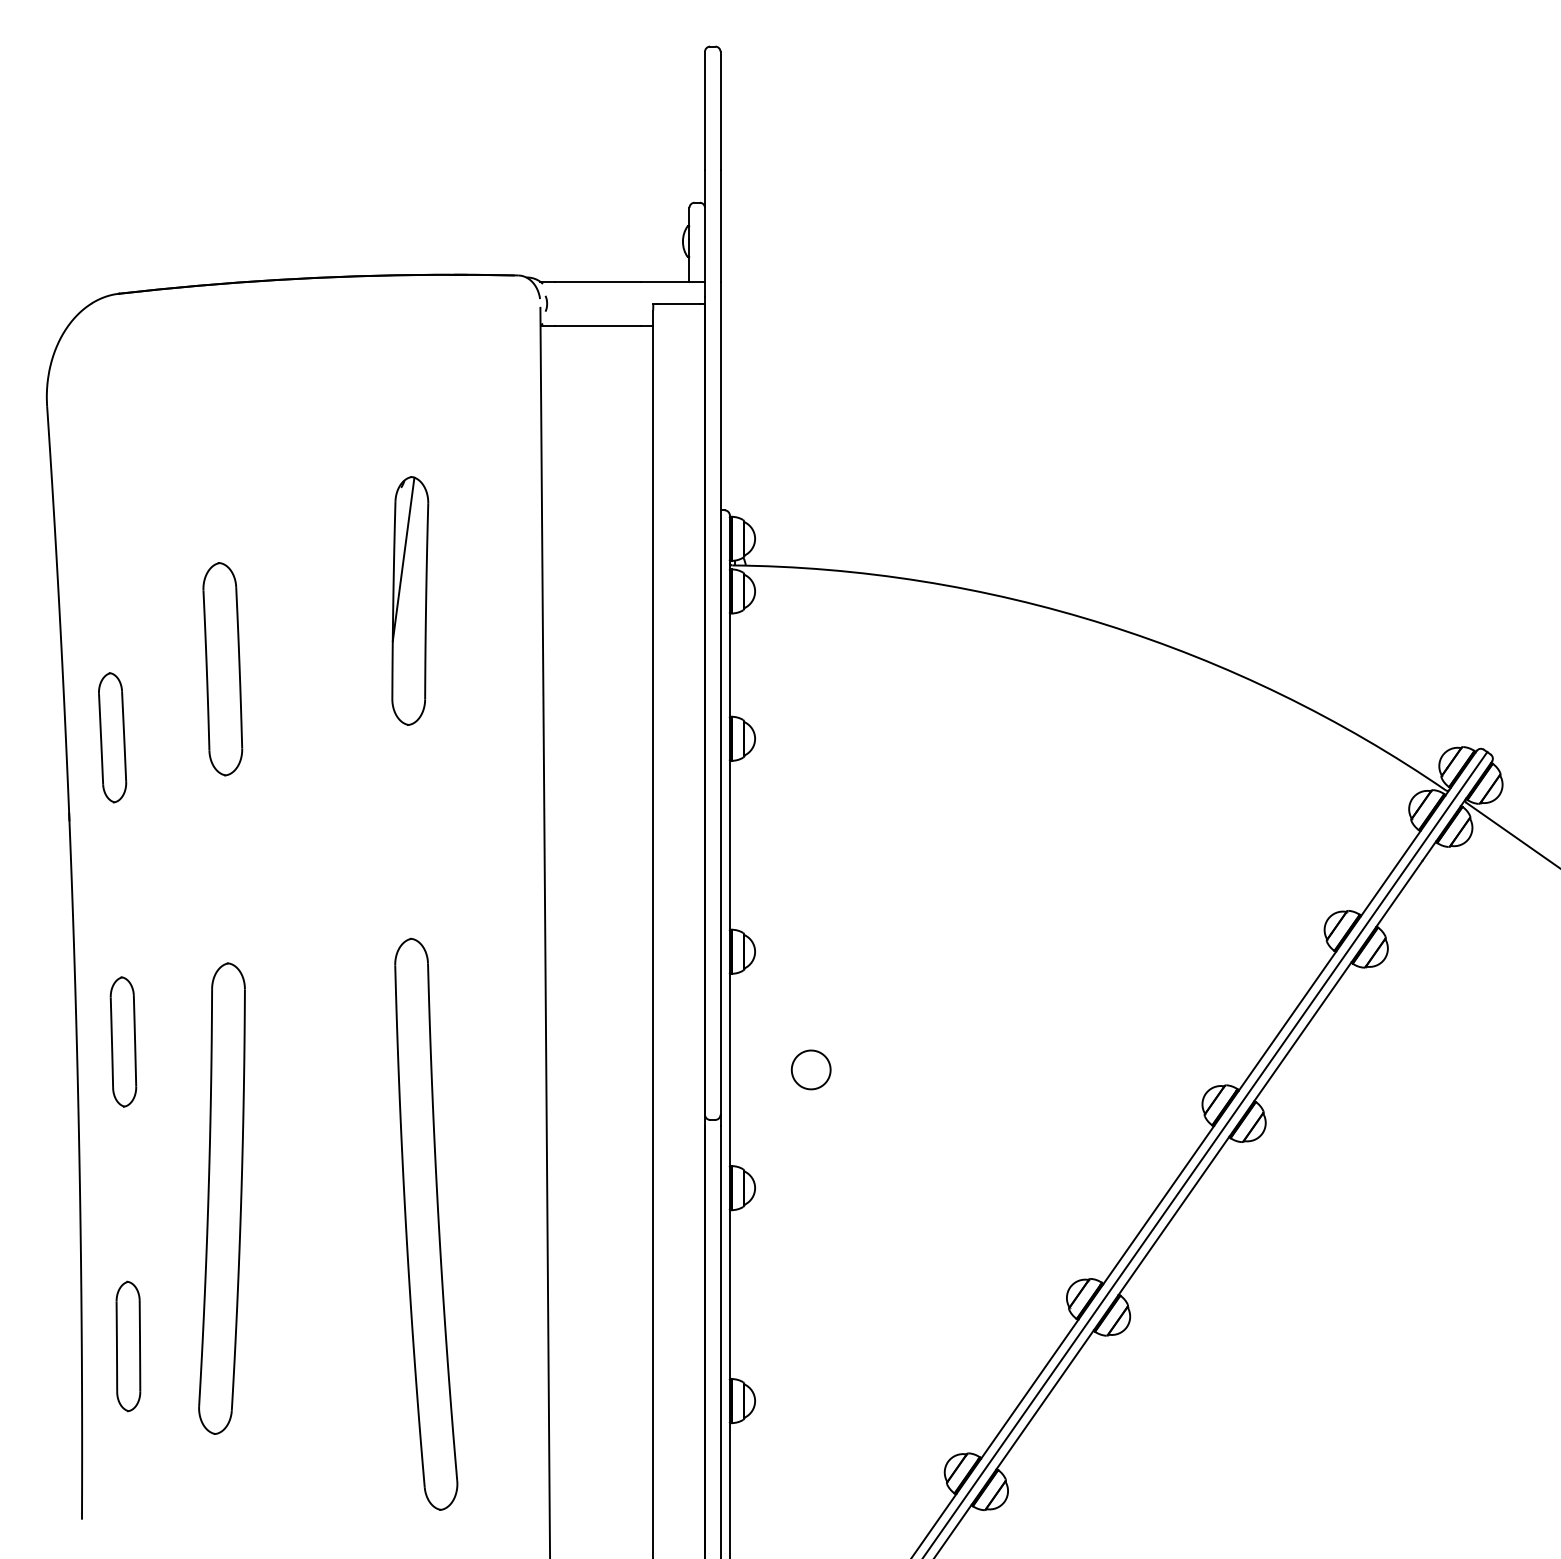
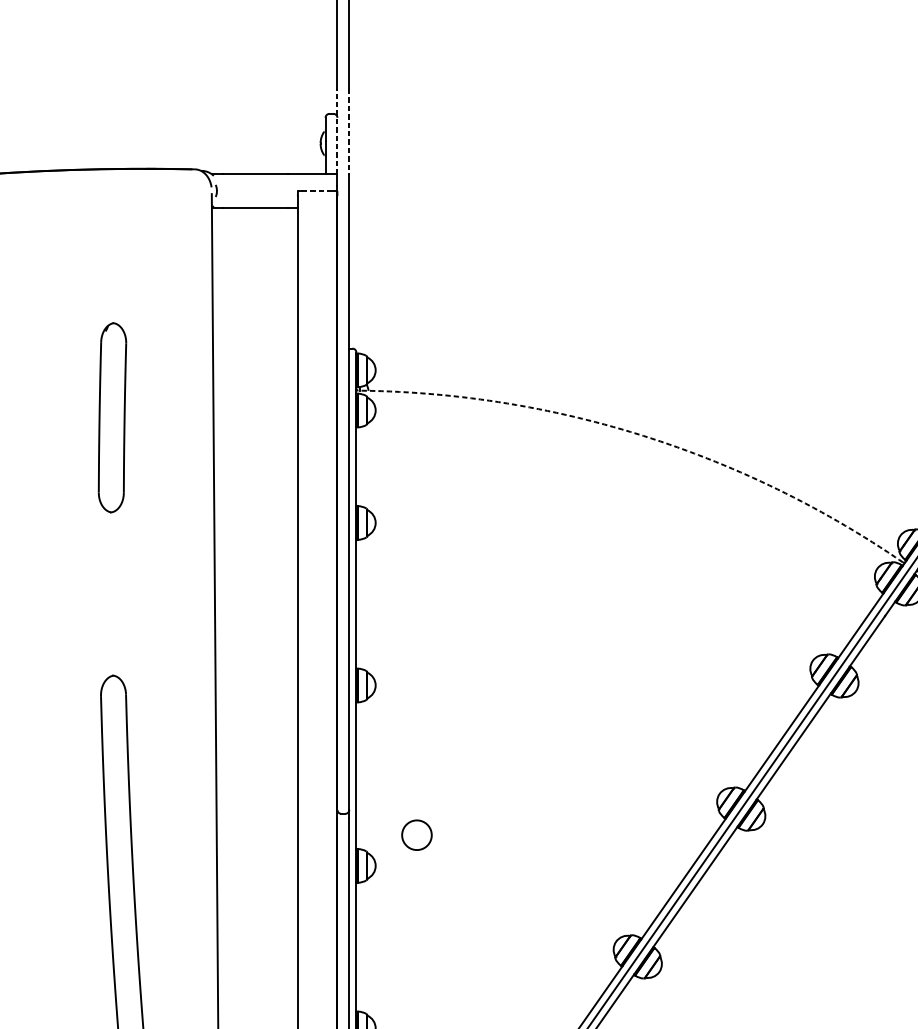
line: (705, 225) -> (337, 131), solid -> dashed
line: (720, 226) -> (349, 131), solid -> dashed
line: (679, 303) -> (317, 190), solid -> dashed
line: (403, 559) -> (107, 386), removed
arc: (1105, 624) -> (643, 435), solid -> dashed
part: (810, 1069) -> (416, 834), moved

